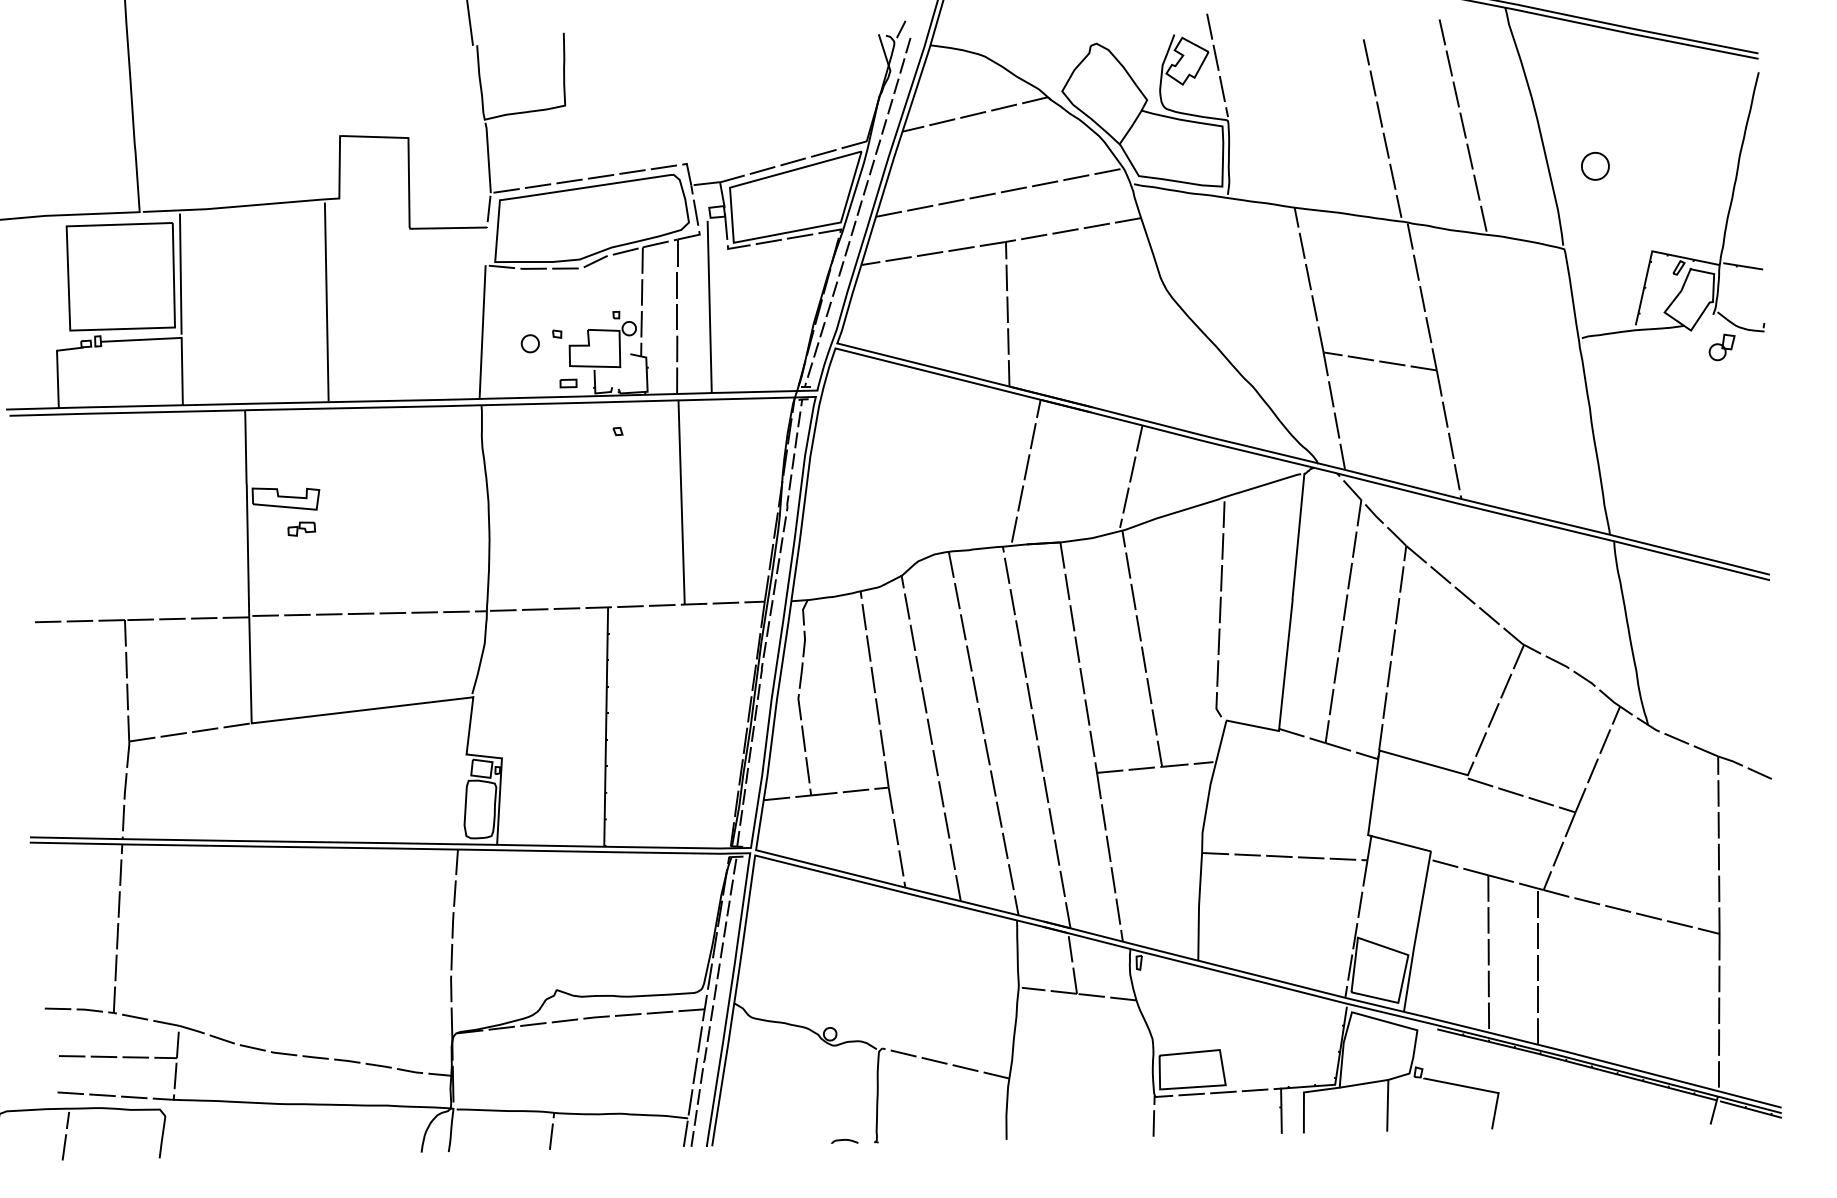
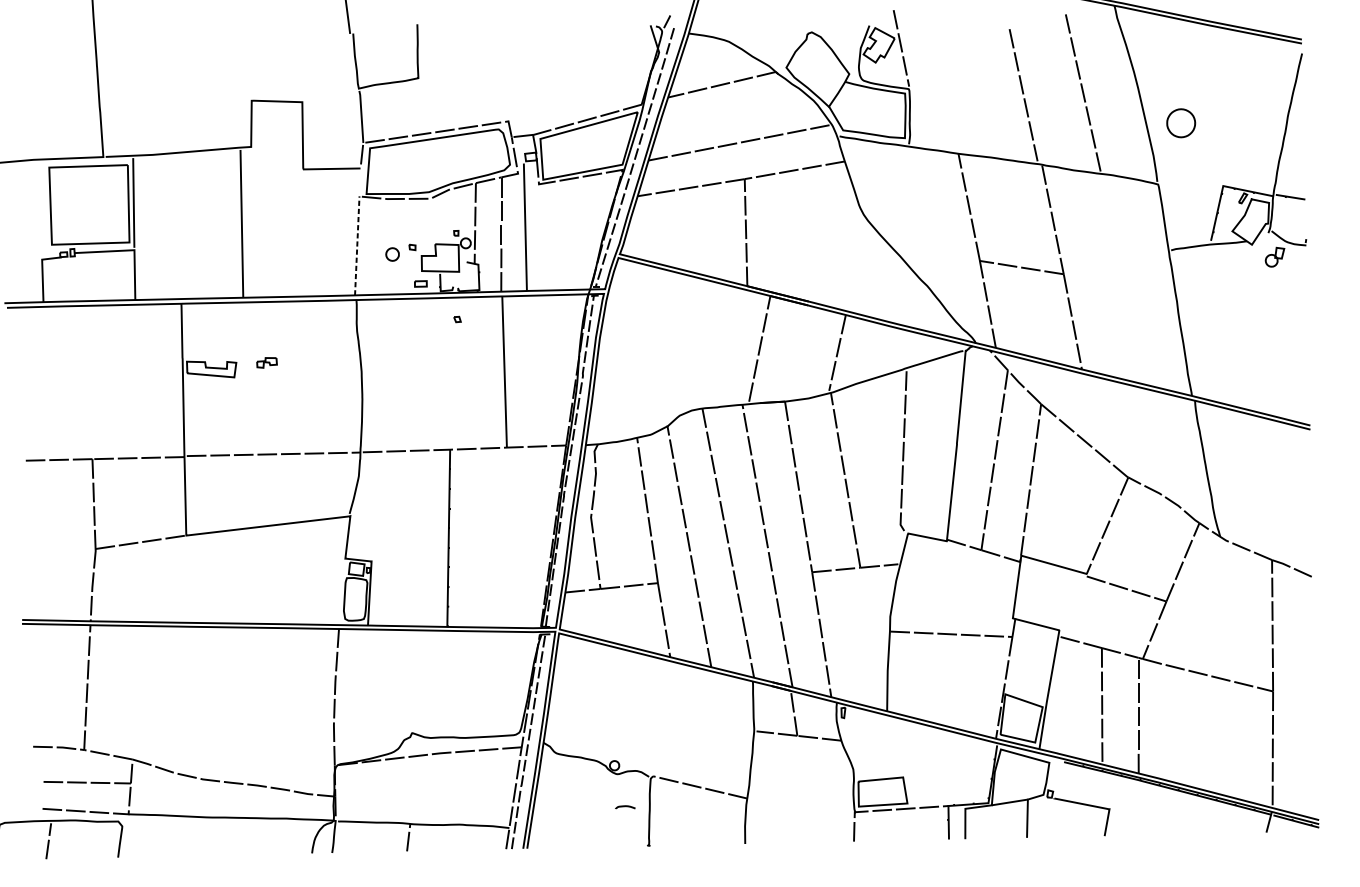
part: (1595, 165) -> (1181, 122), size x1.4
line: (482, 332) -> (357, 246), solid -> dashed
part: (301, 528) -> (266, 362), moved
part: (844, 1140) -> (625, 806), moved

